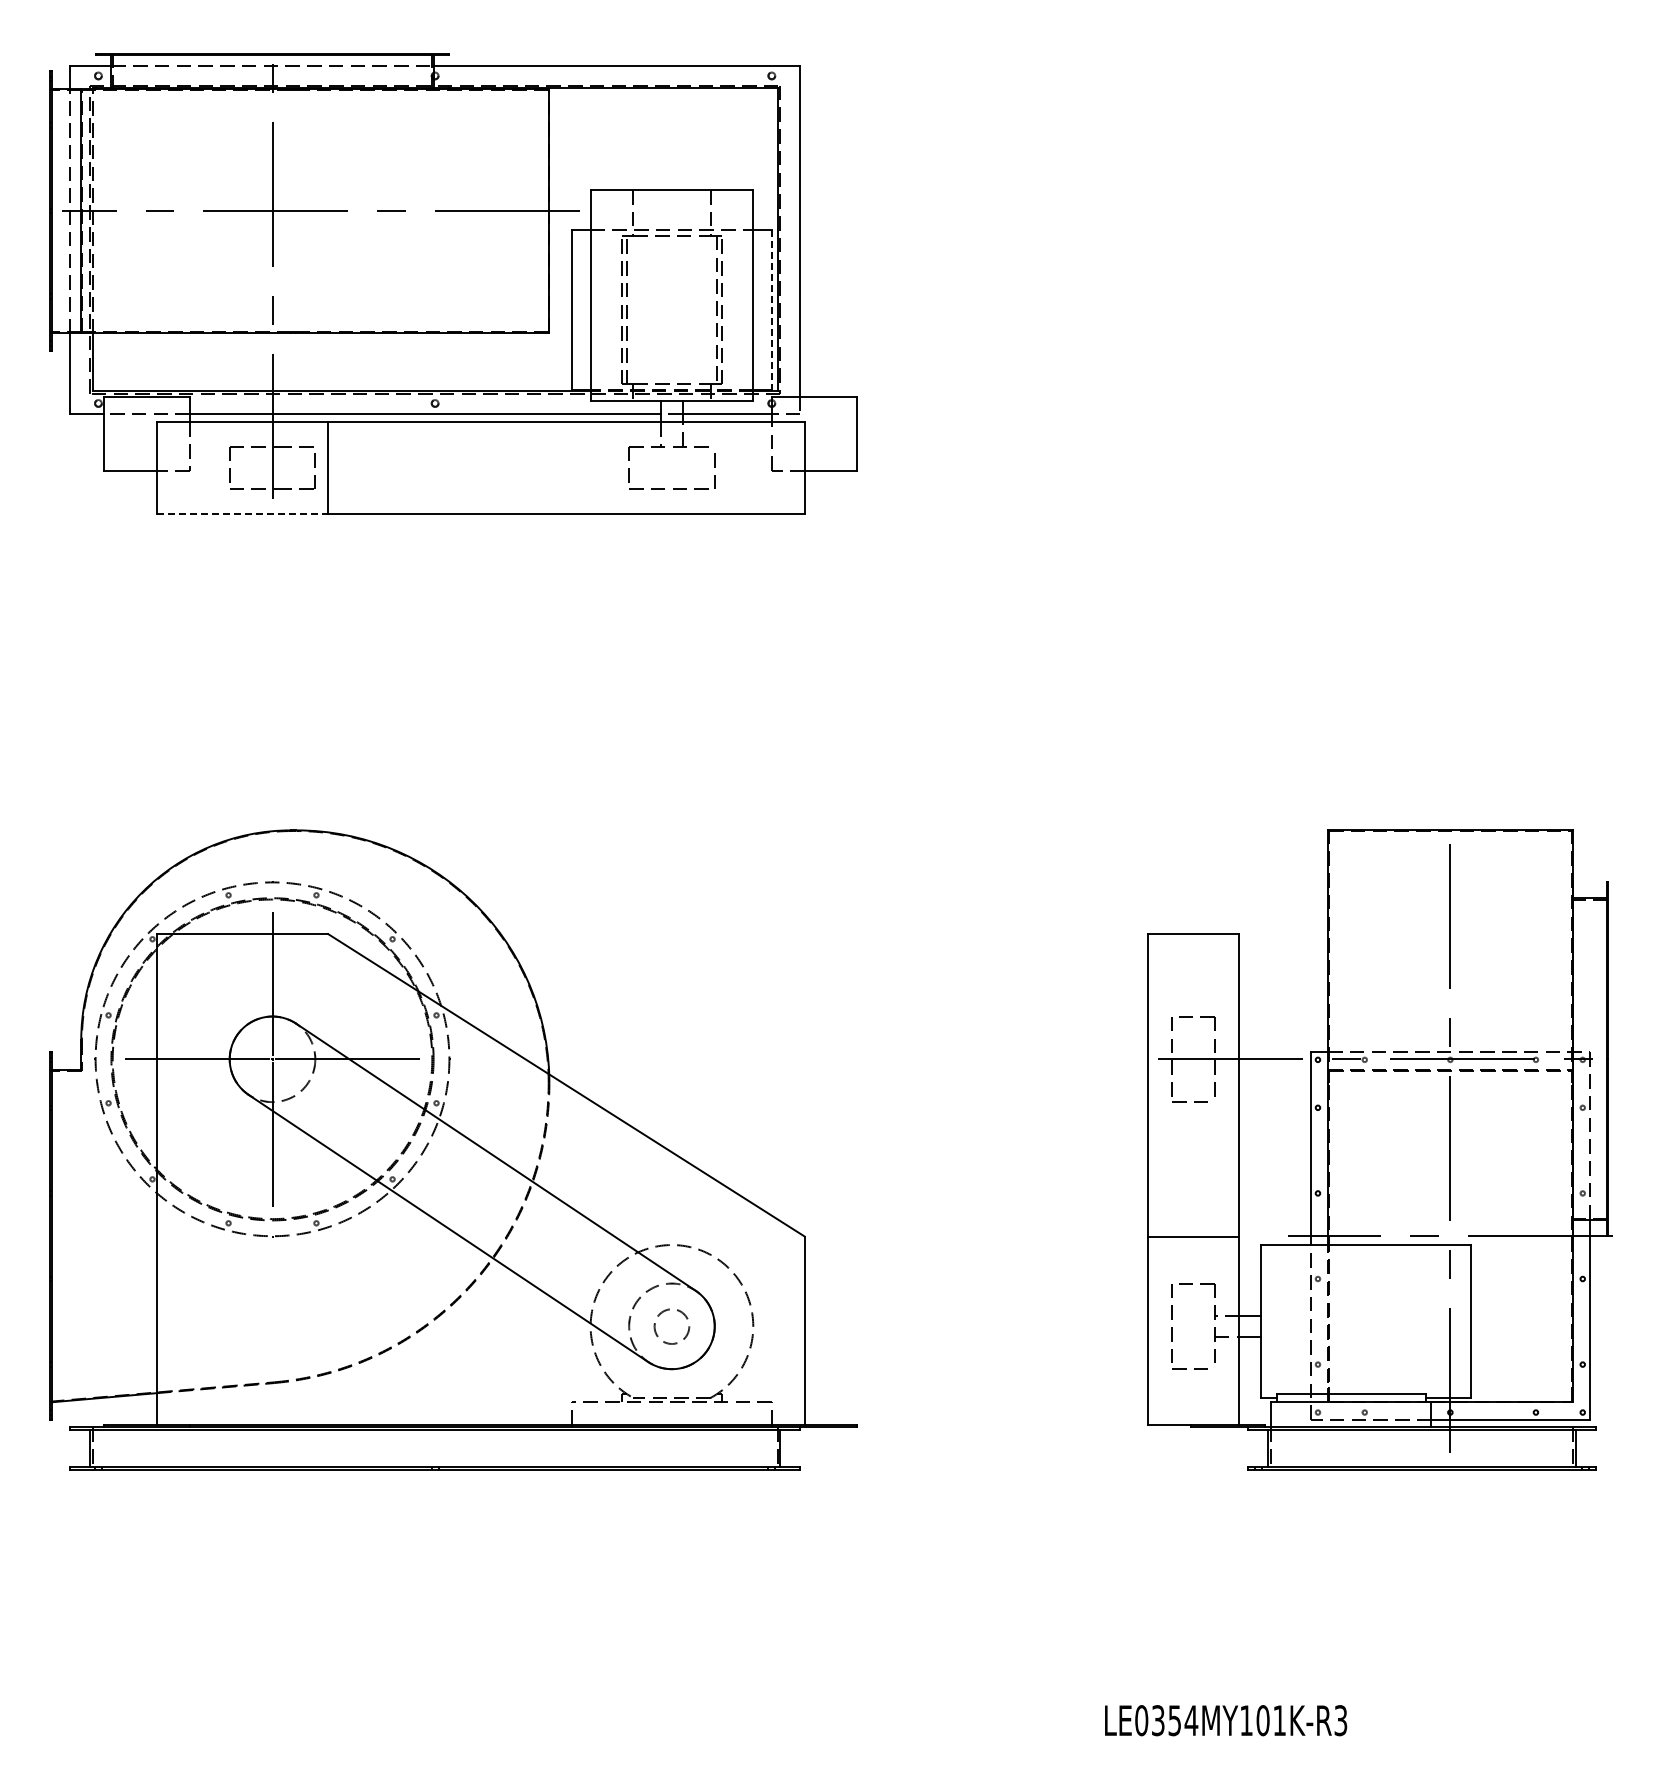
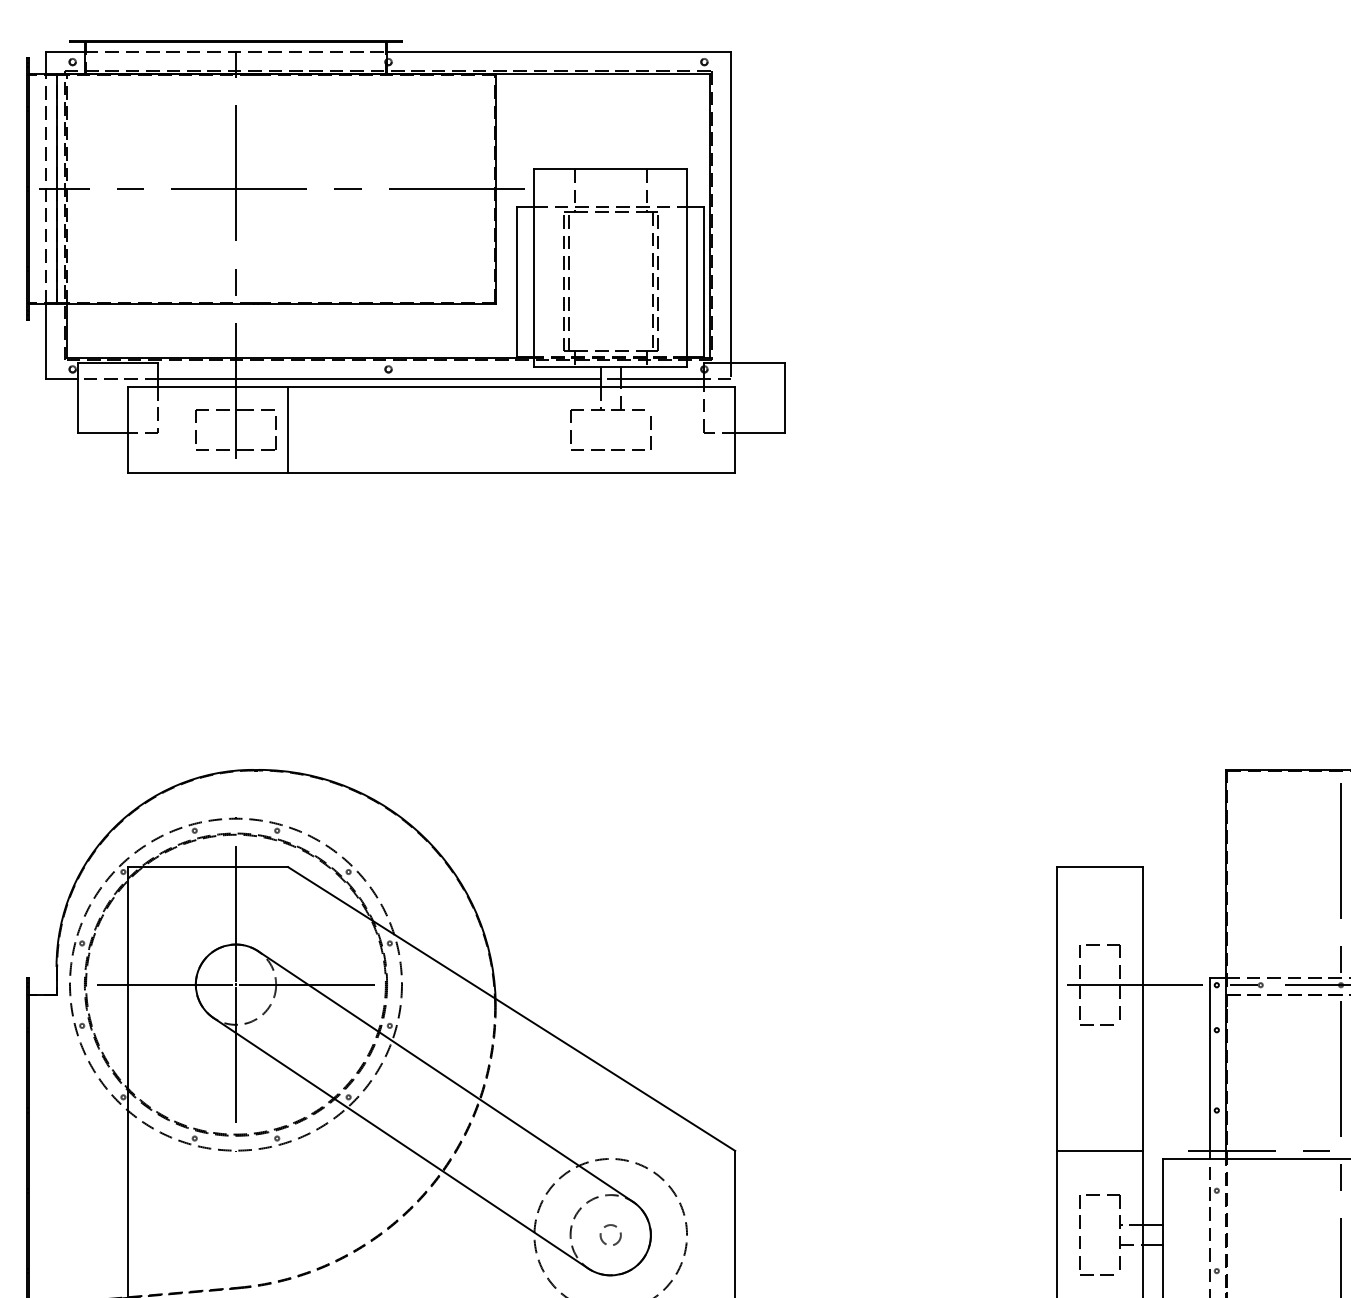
line: (771, 310) -> (704, 282), dashed -> solid
line: (242, 513) -> (207, 472), dashed -> solid
circle: (671, 1325) -> (610, 1234), size x0.62

